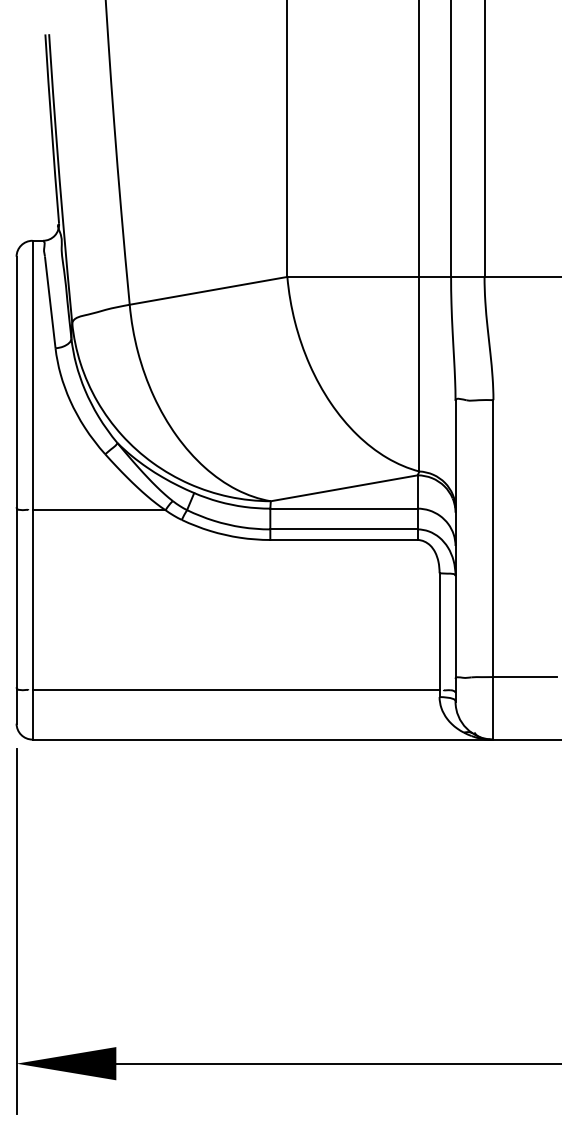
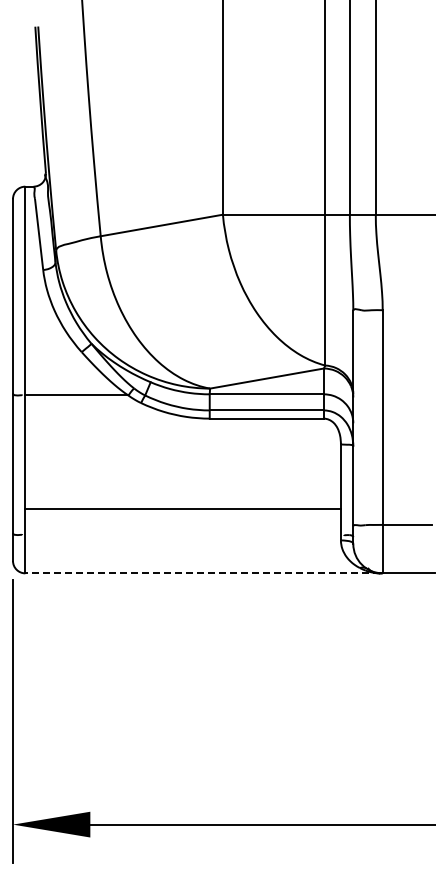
line: (235, 690) -> (182, 509), moved
line: (261, 739) -> (202, 573), solid -> dashed

